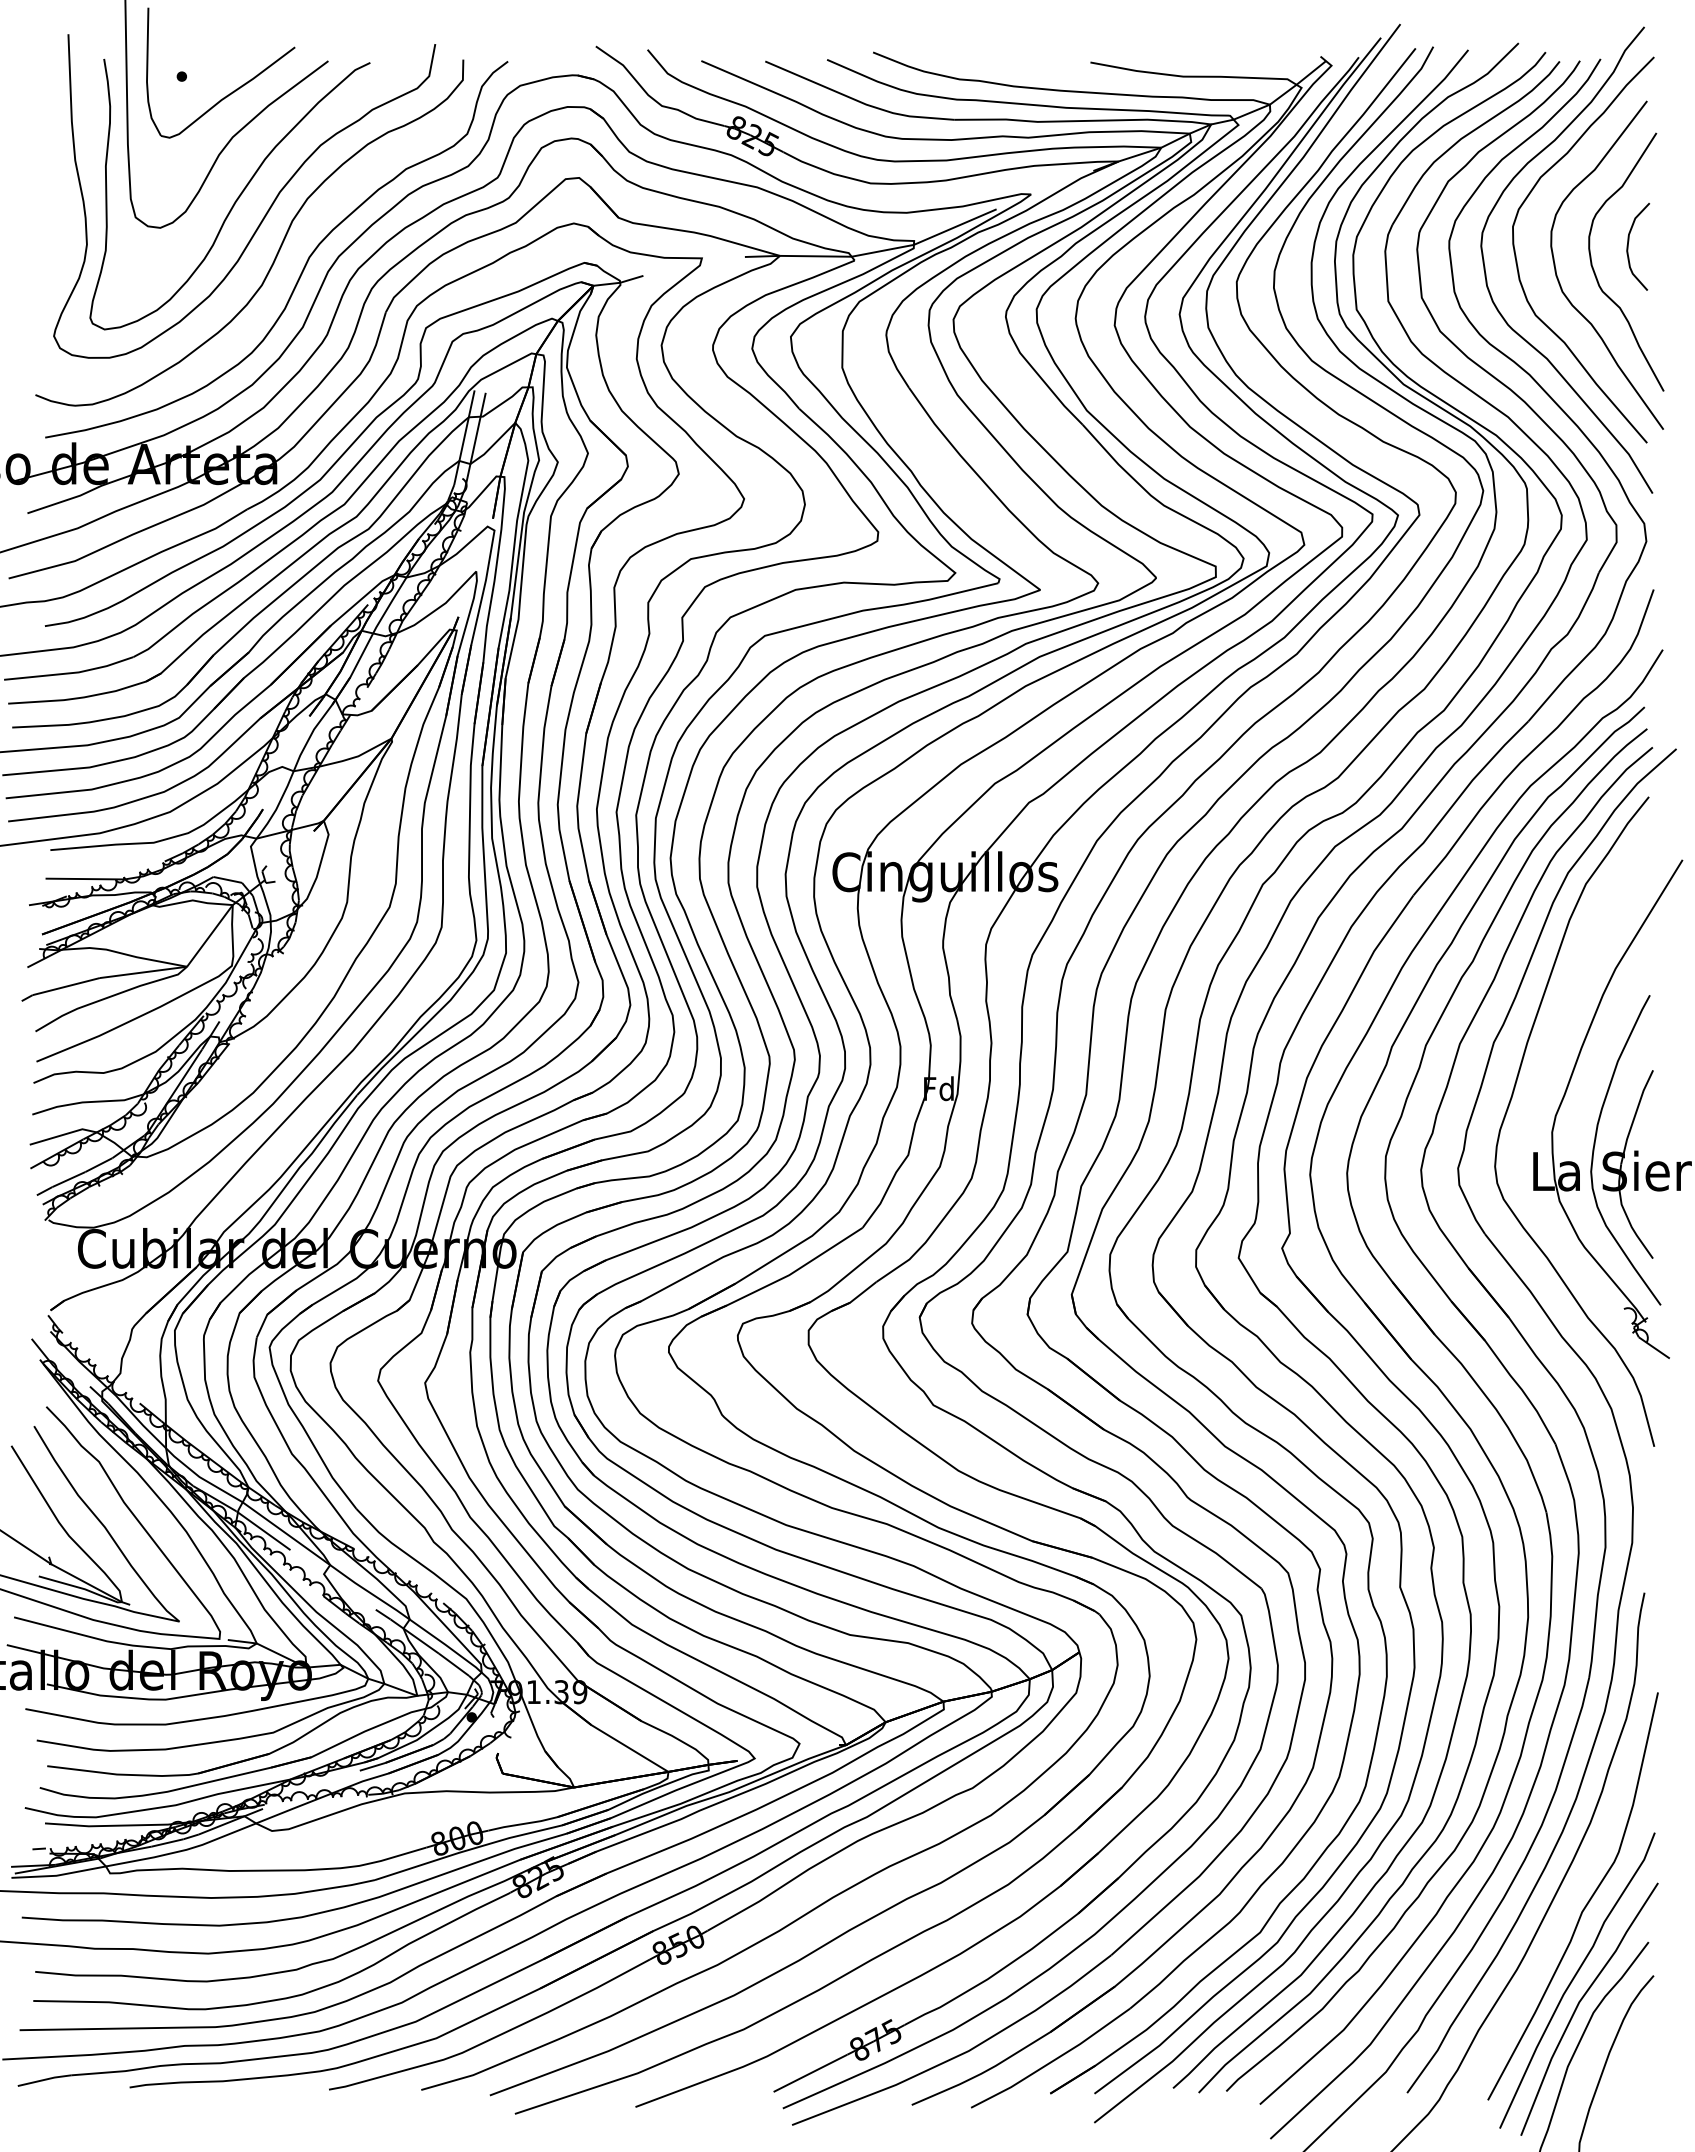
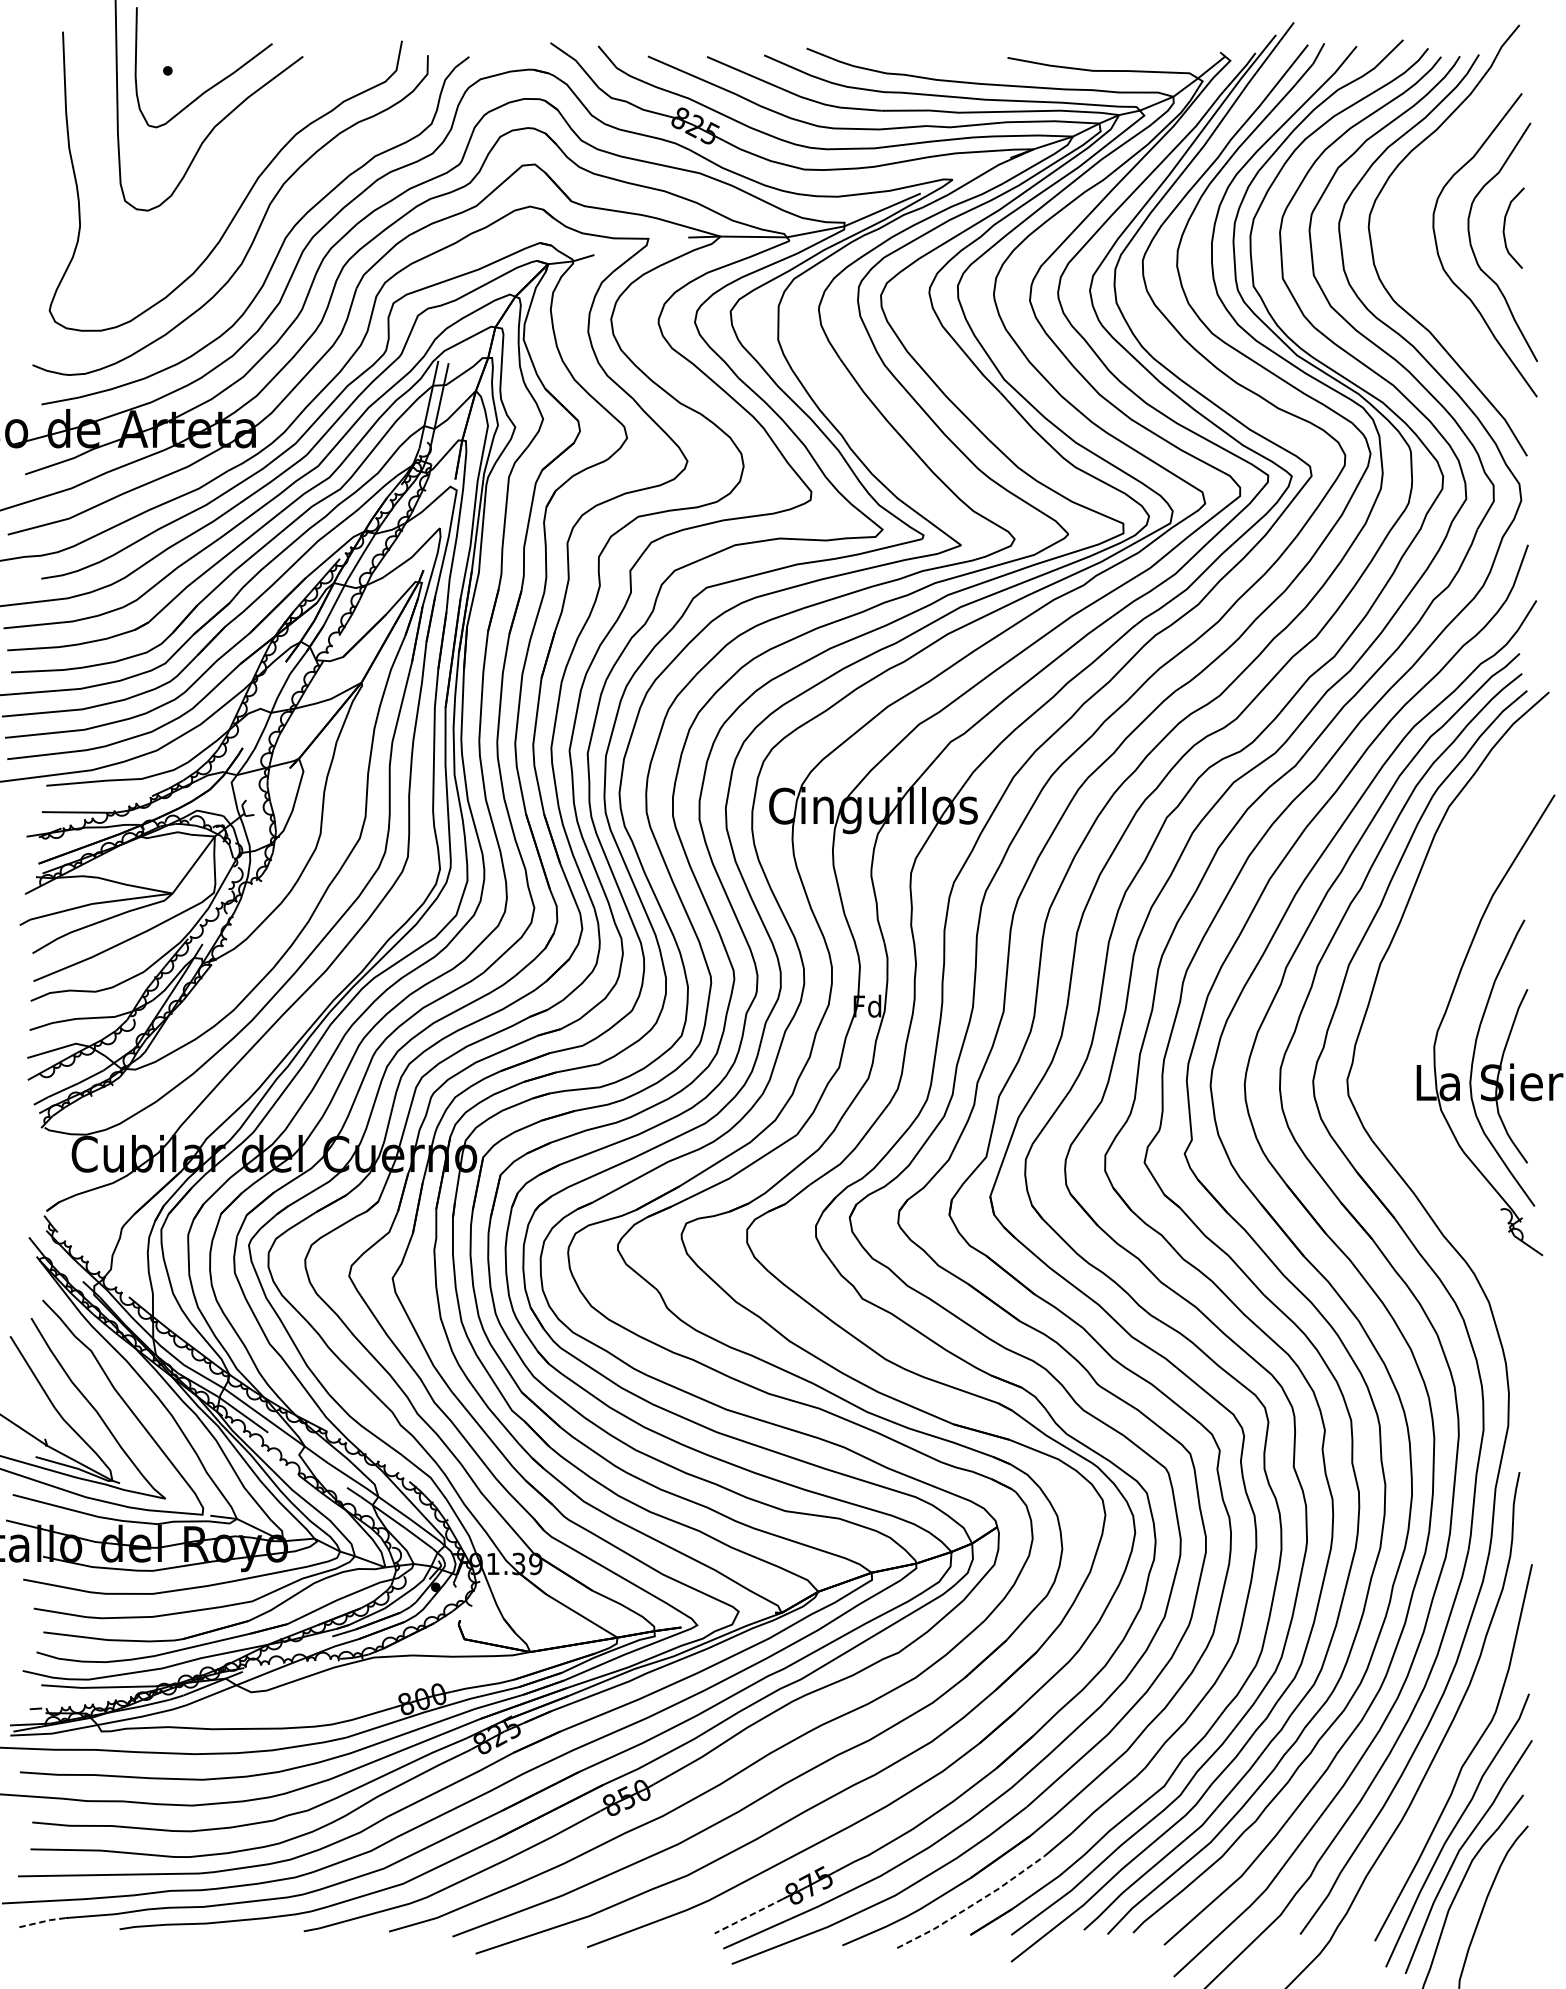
curve: (236, 198) -> (218, 183), removed
curve: (1517, 260) -> (1402, 240), removed
curve: (1511, 1101) -> (1396, 1018), removed
line: (1053, 2061) -> (973, 1905), solid -> dashed
line: (810, 2073) -> (748, 1916), solid -> dashed
line: (44, 2079) -> (40, 1921), solid -> dashed

